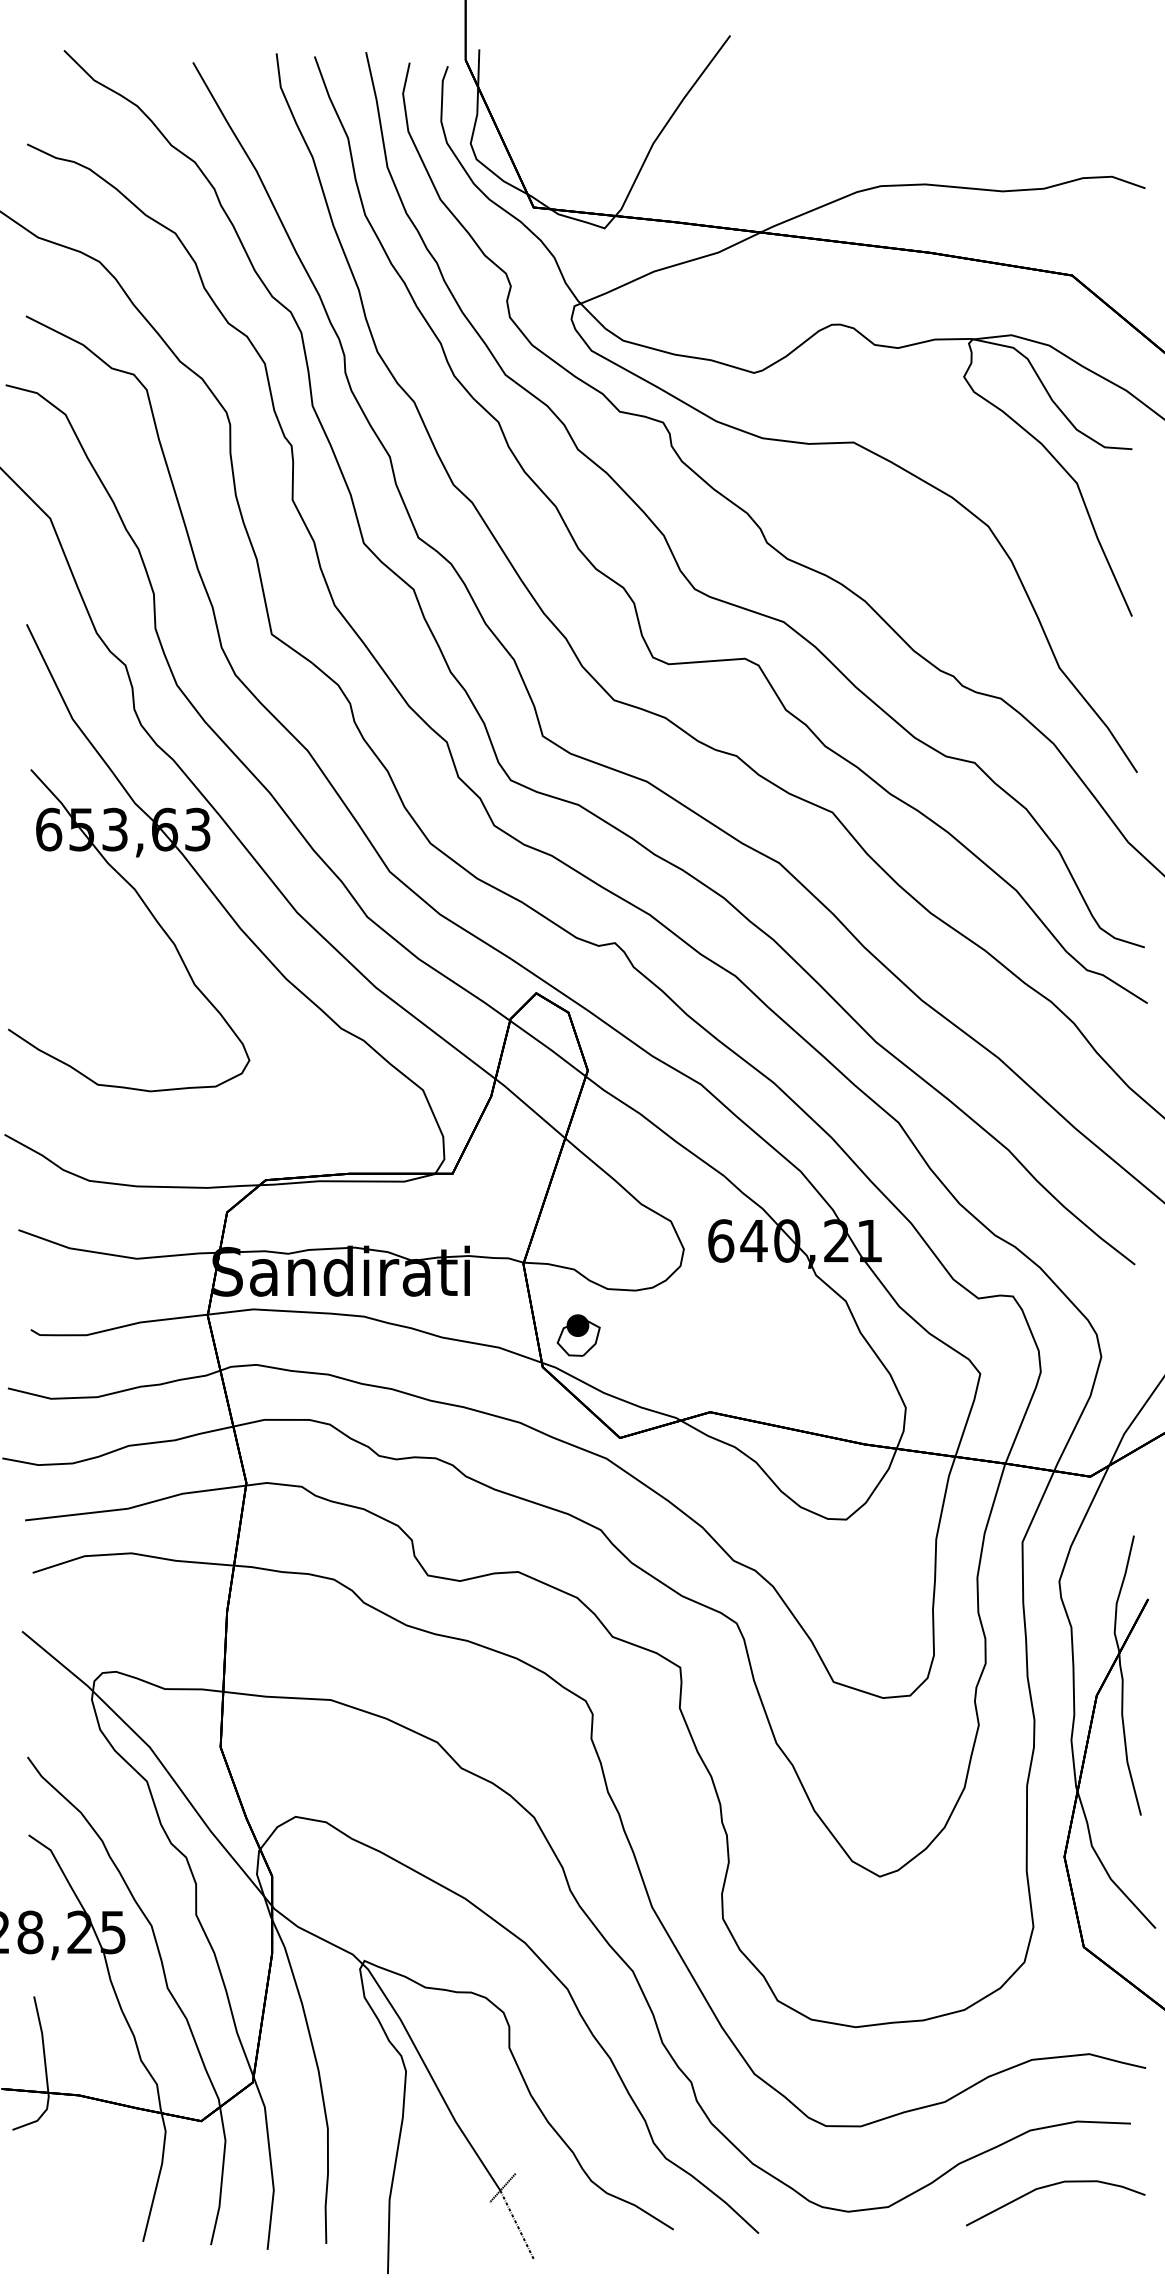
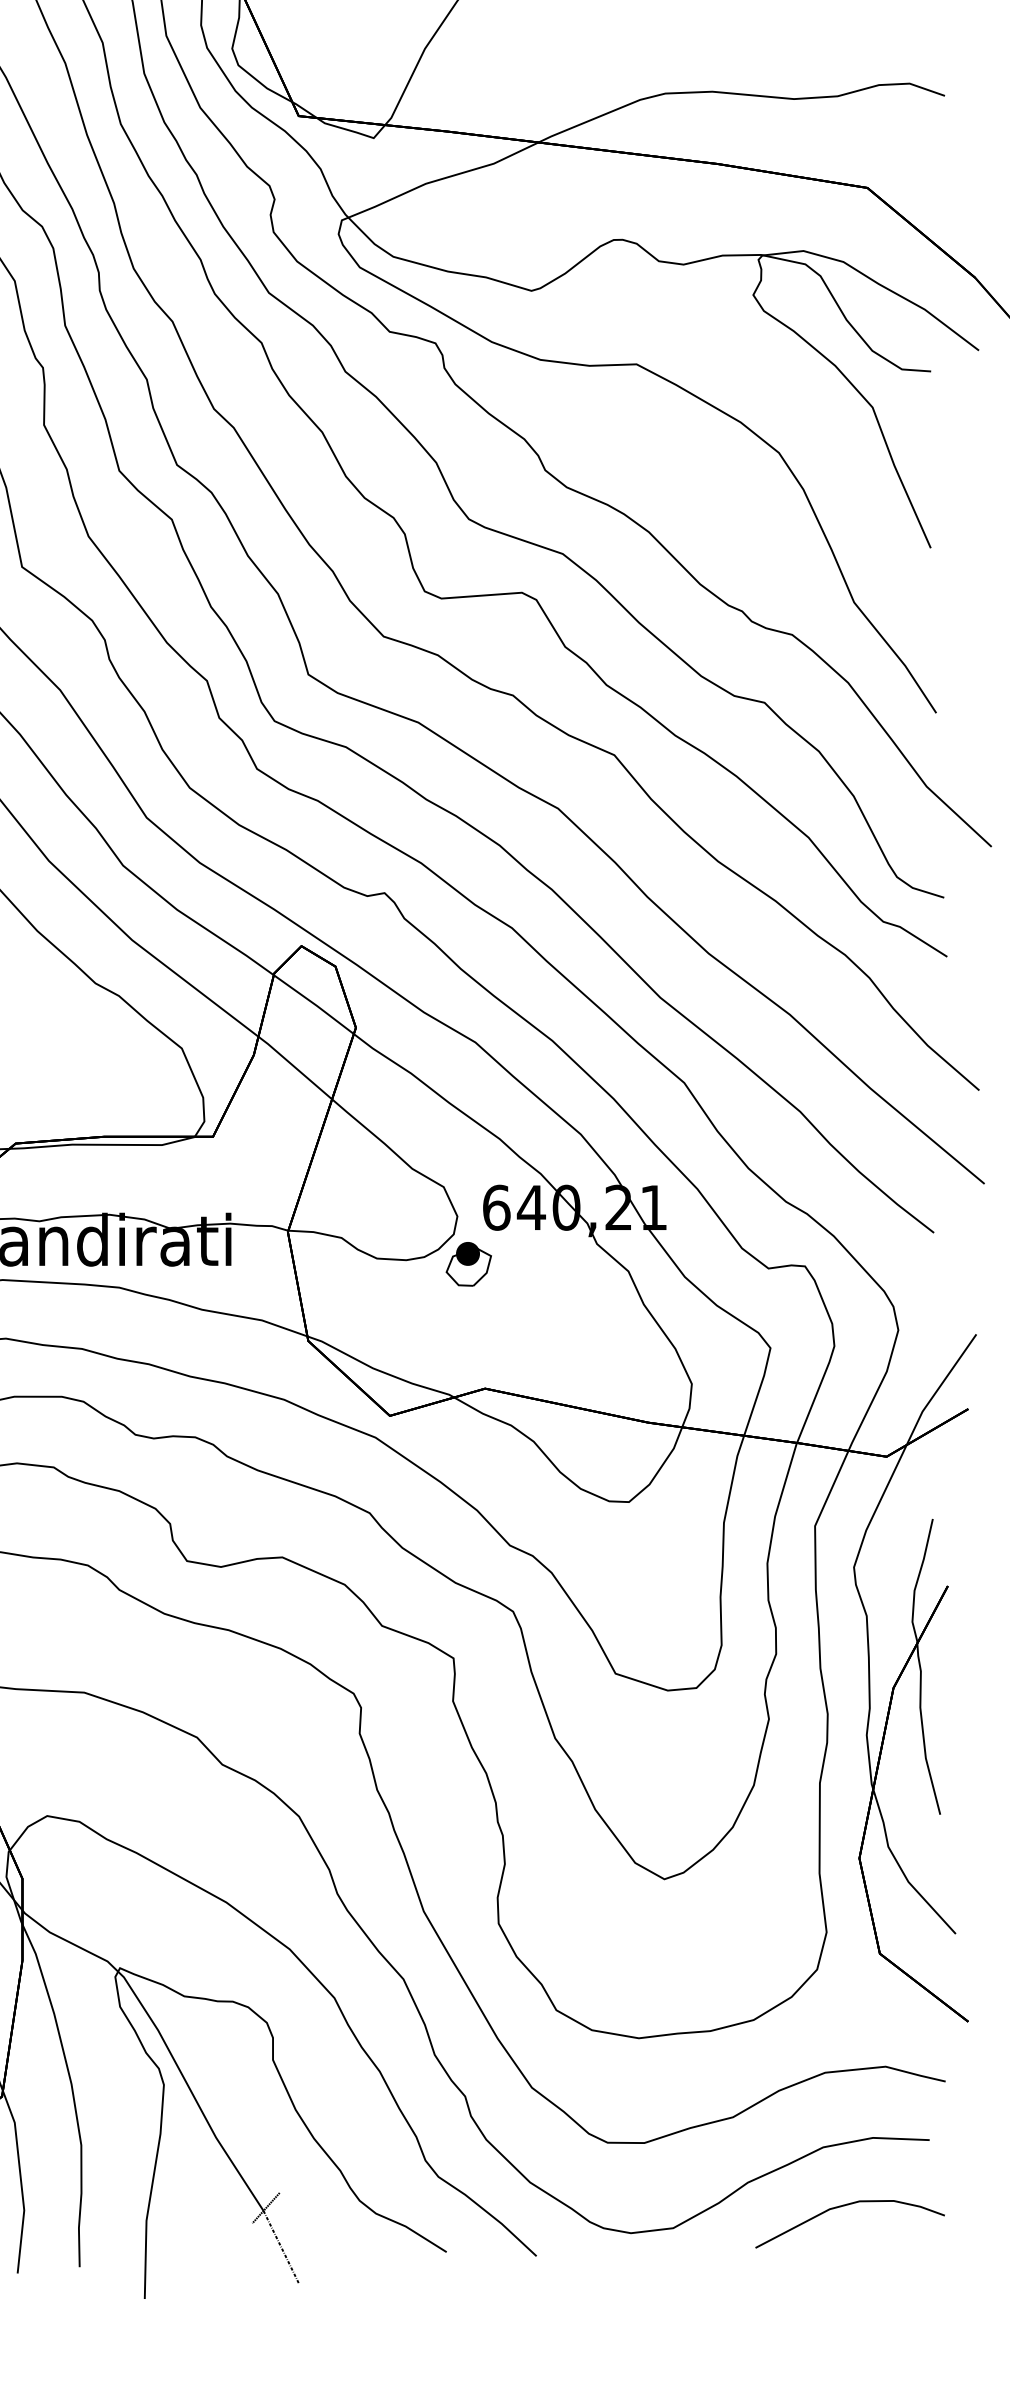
part: (578, 1335) -> (468, 1264), moved

